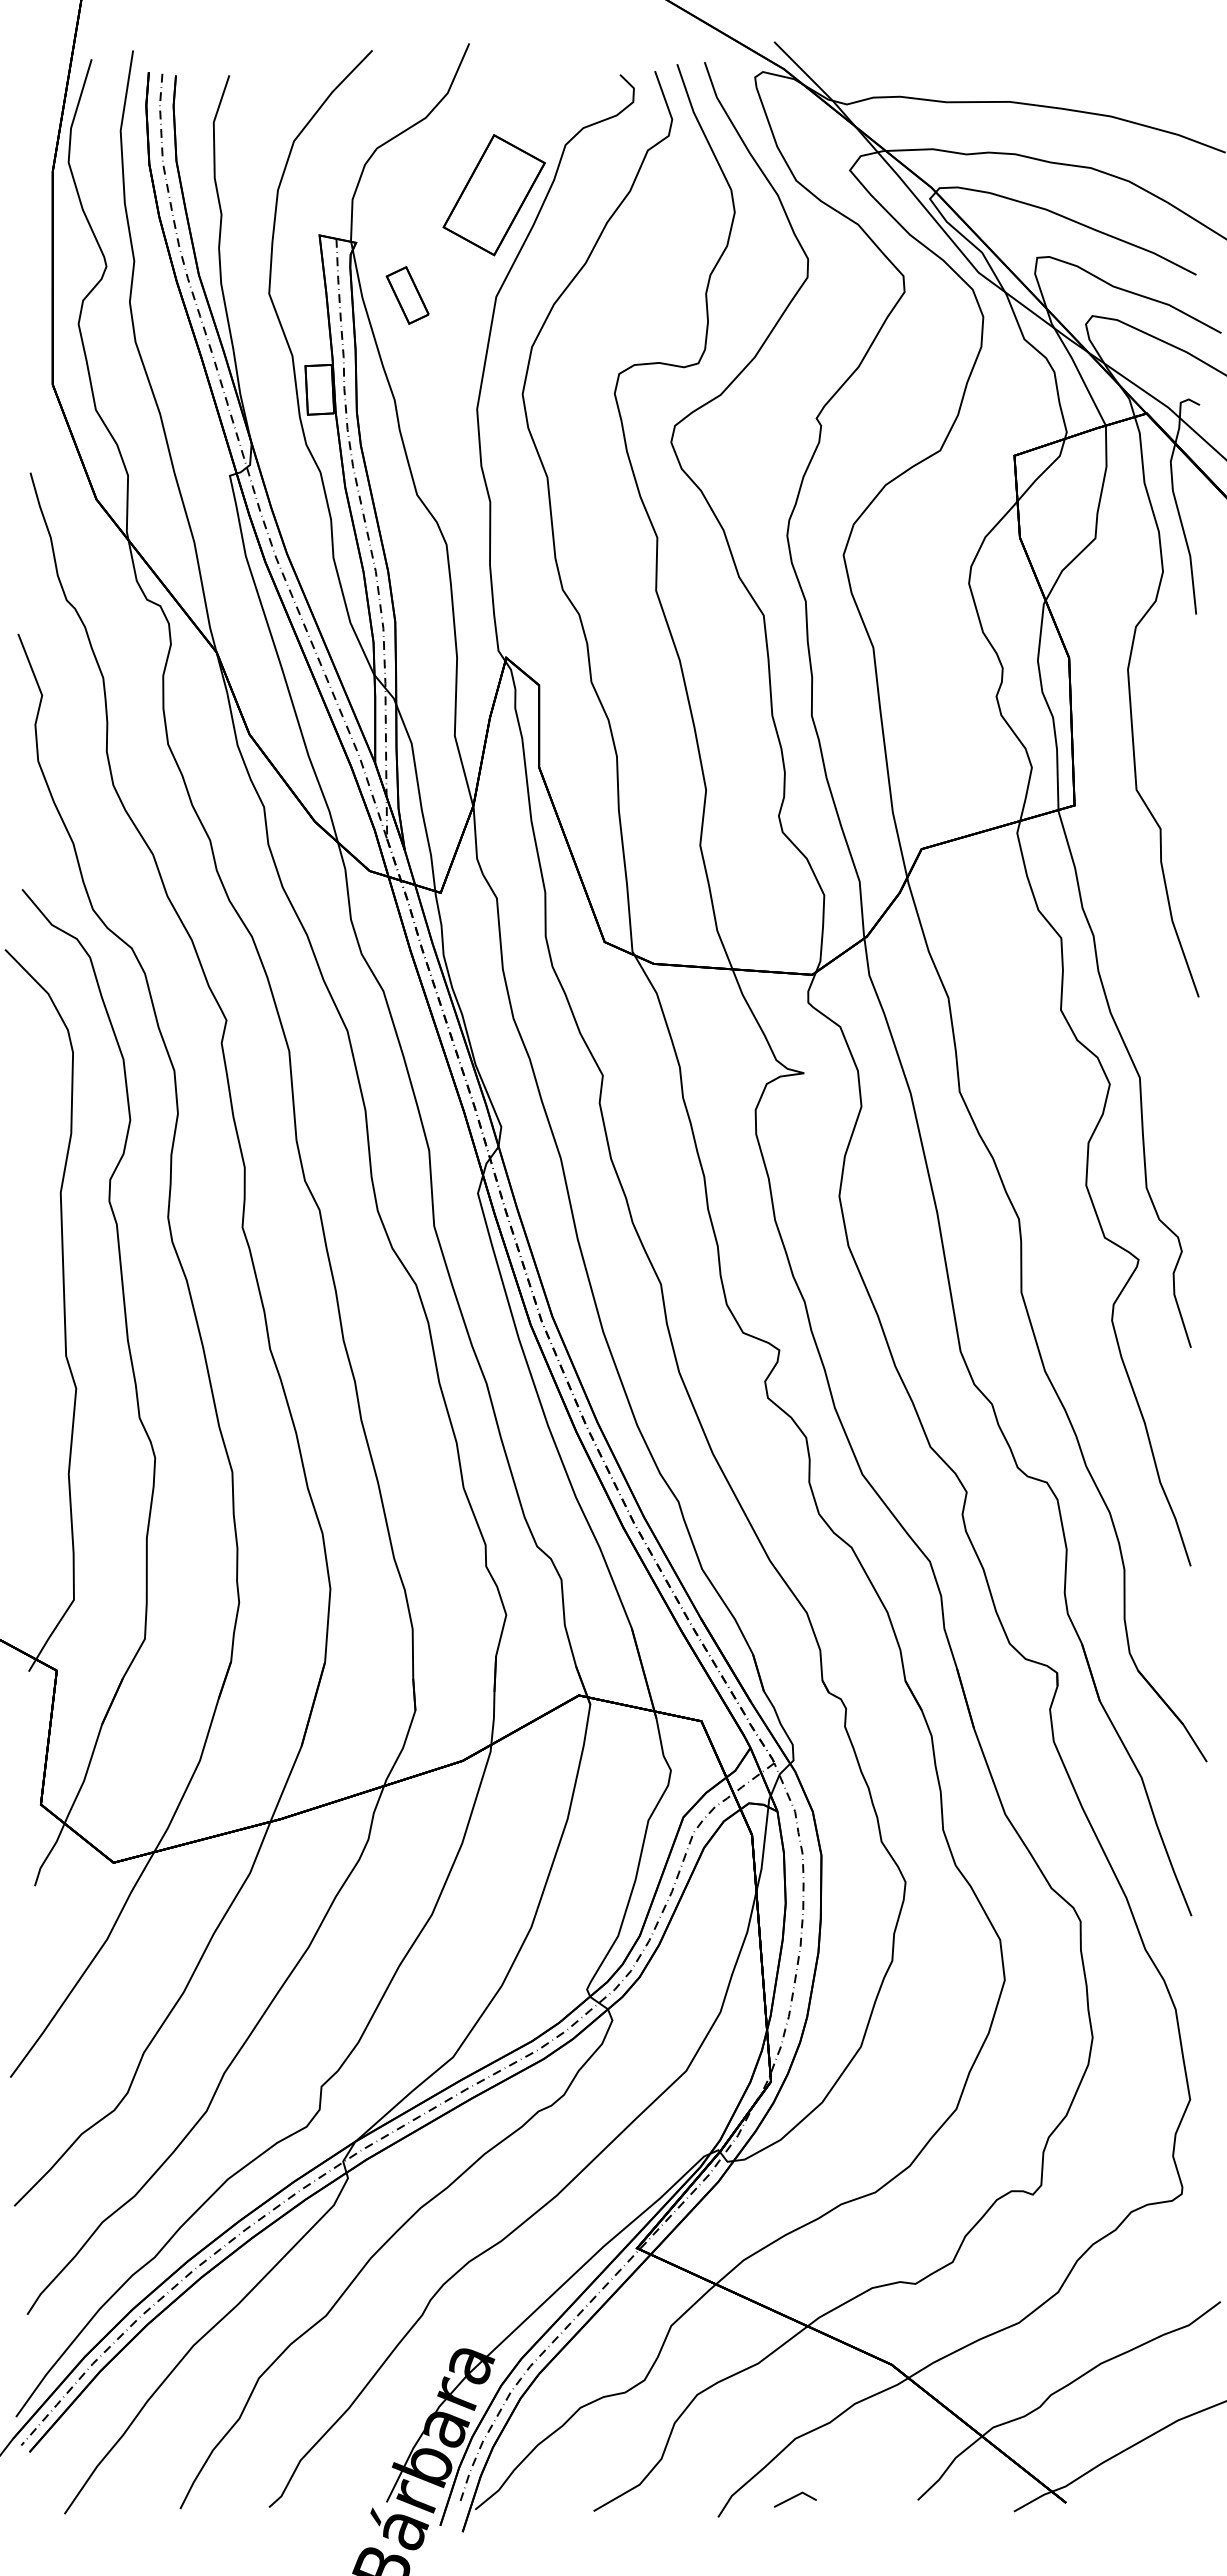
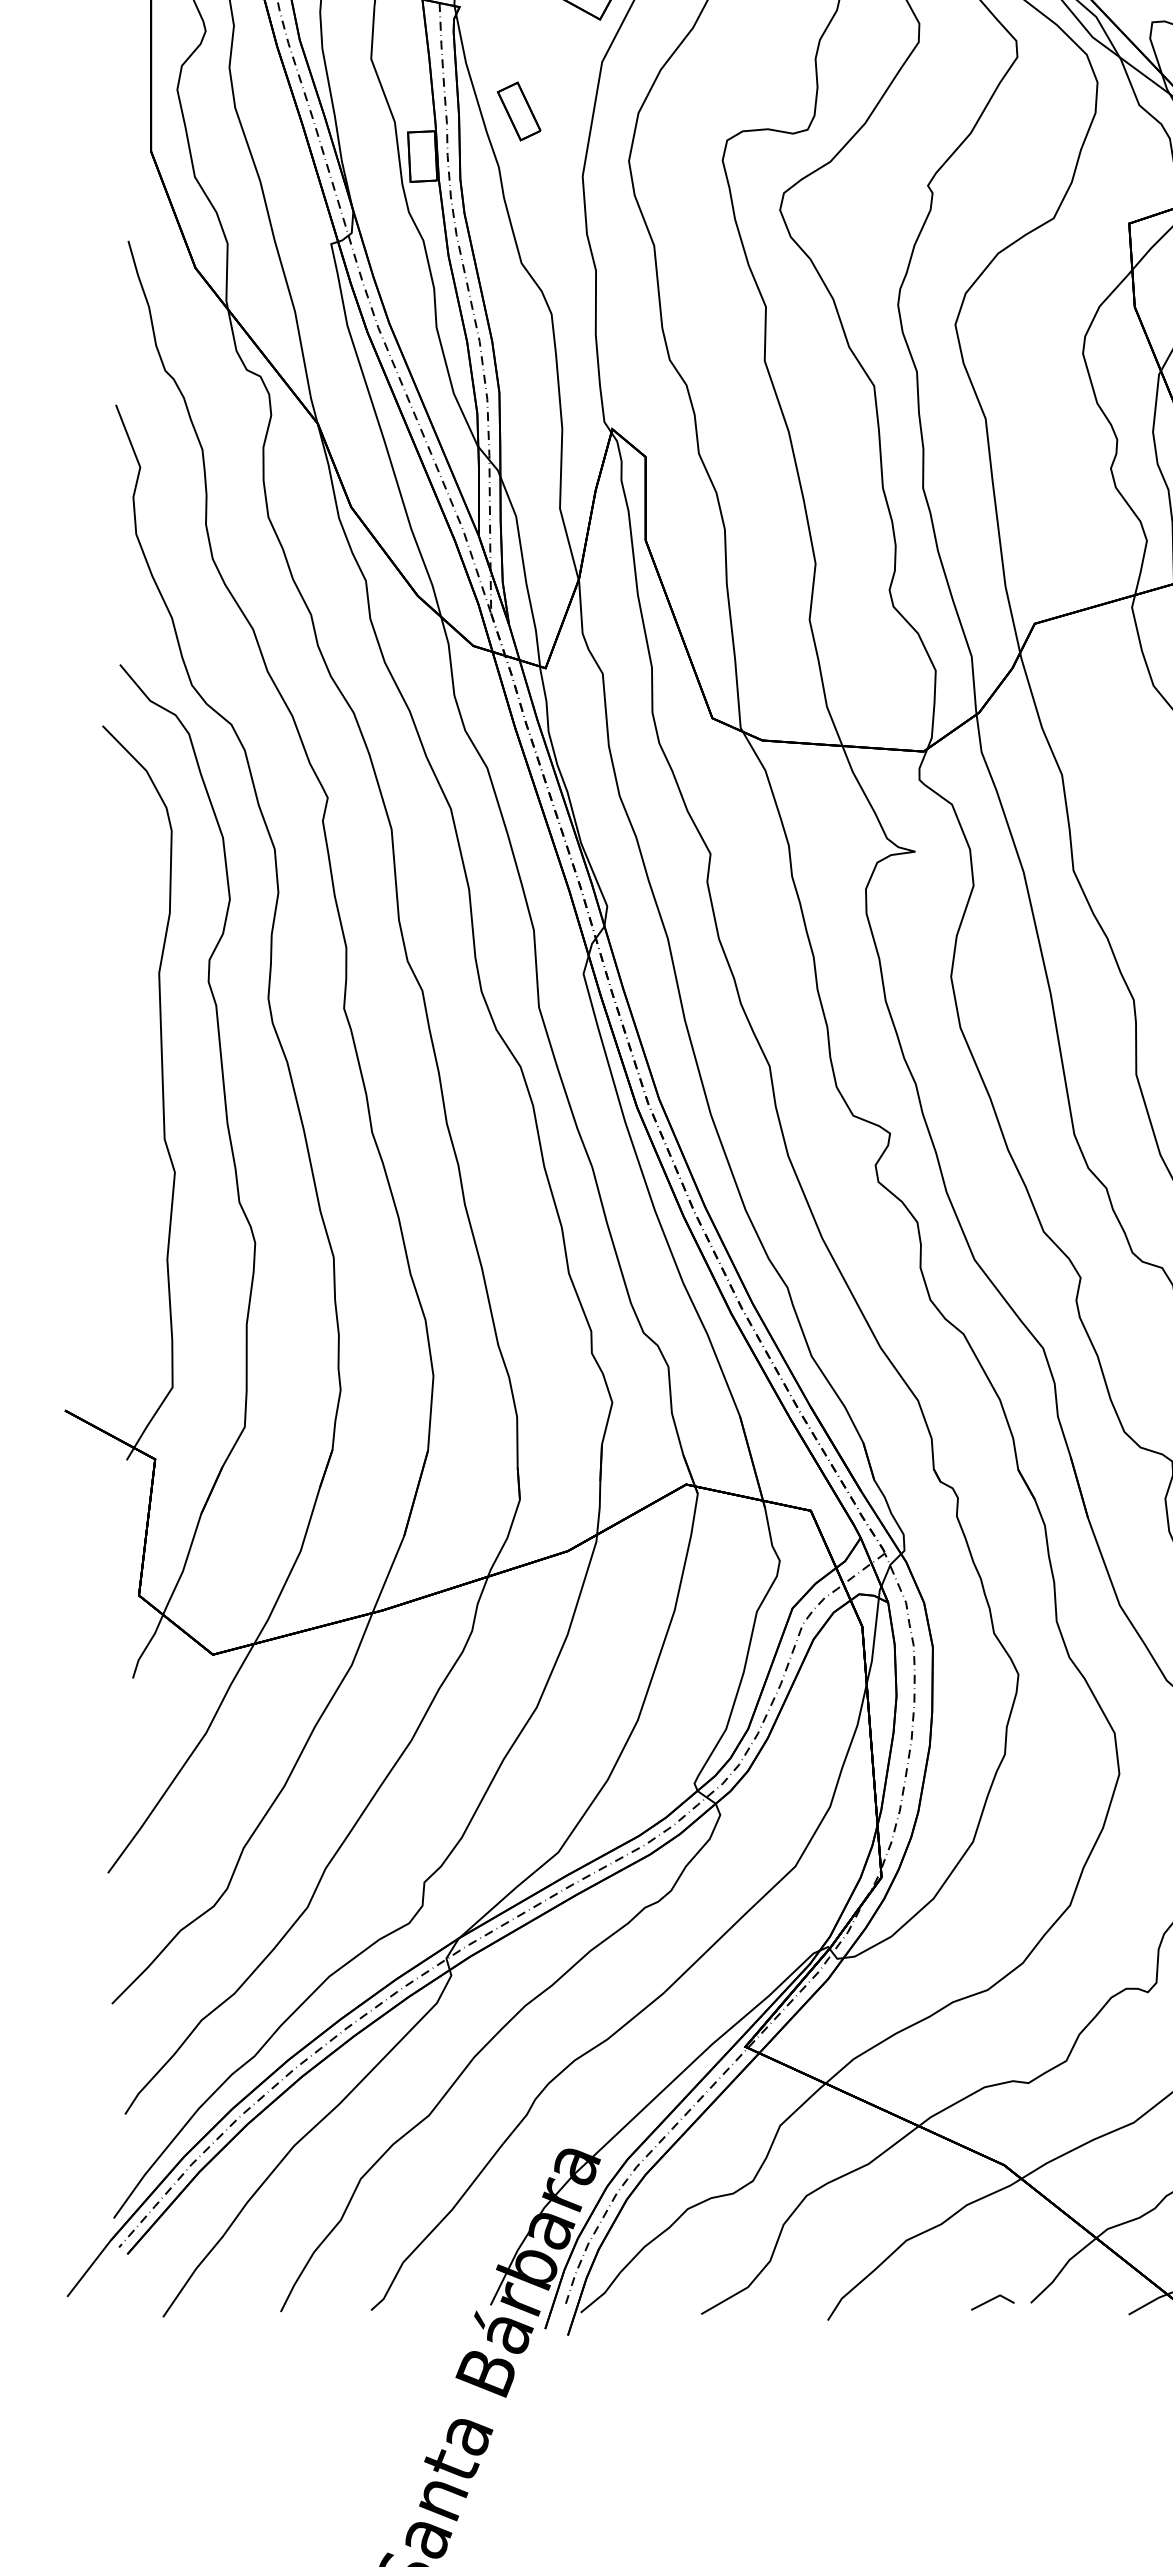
part: (407, 295) -> (518, 111), moved
line: (793, 2498) -> (990, 2301), moved

